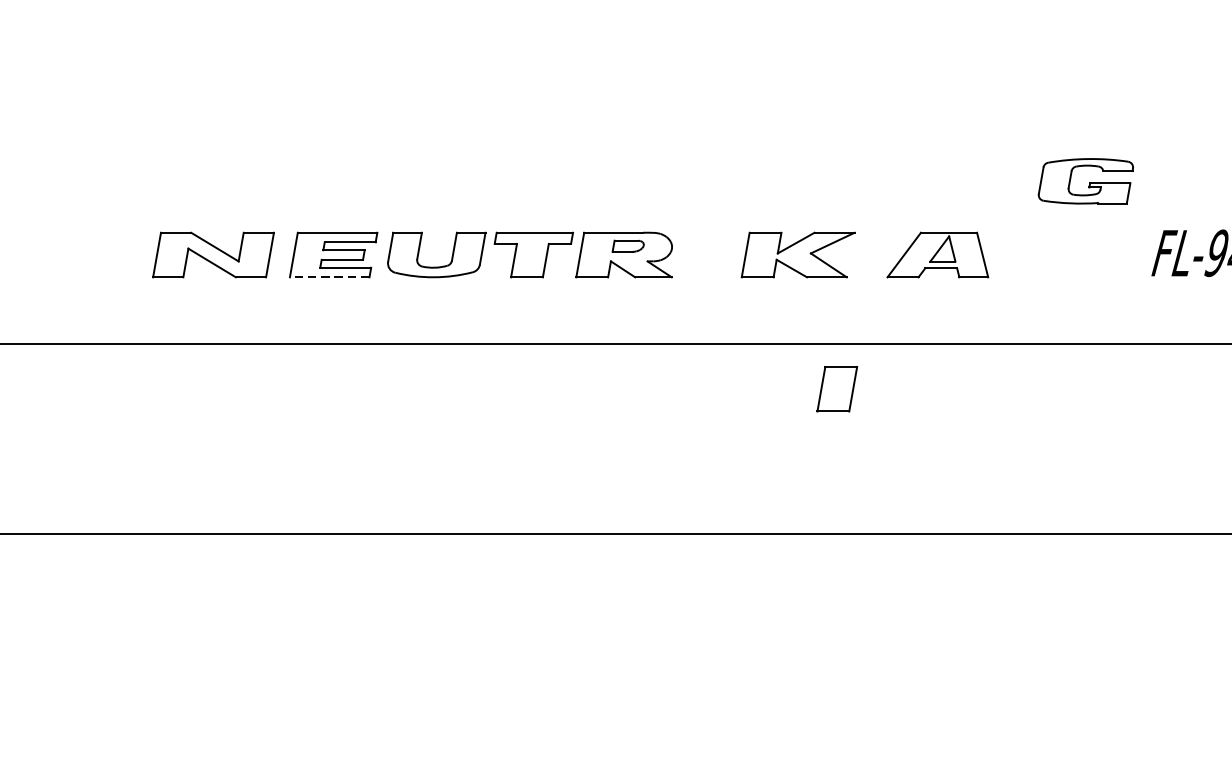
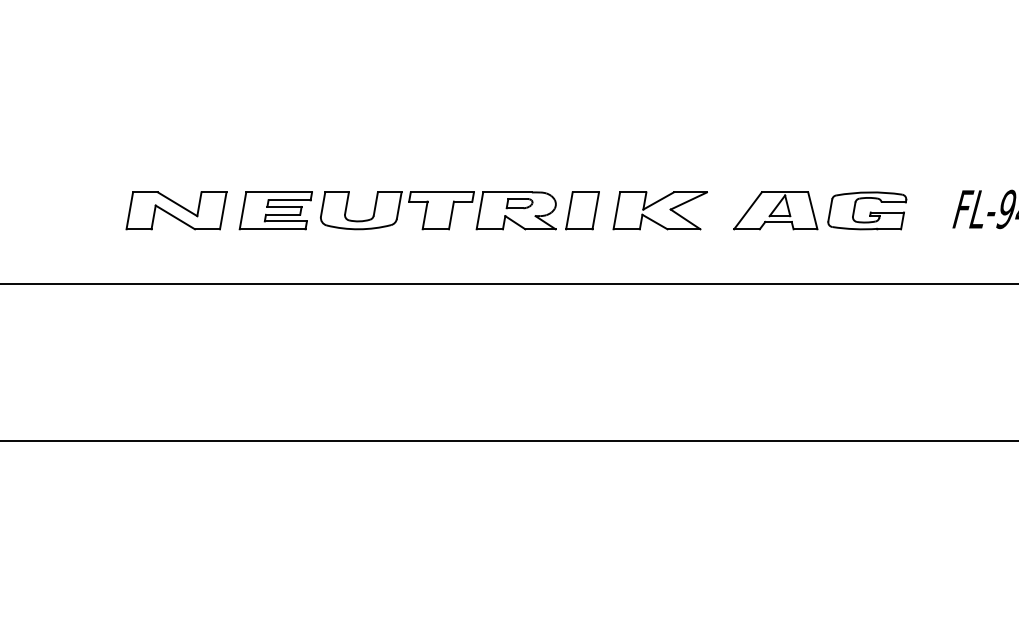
part: (1086, 180) -> (867, 210), moved
line: (329, 277) -> (272, 229), dashed -> solid
part: (837, 388) -> (582, 210), moved

